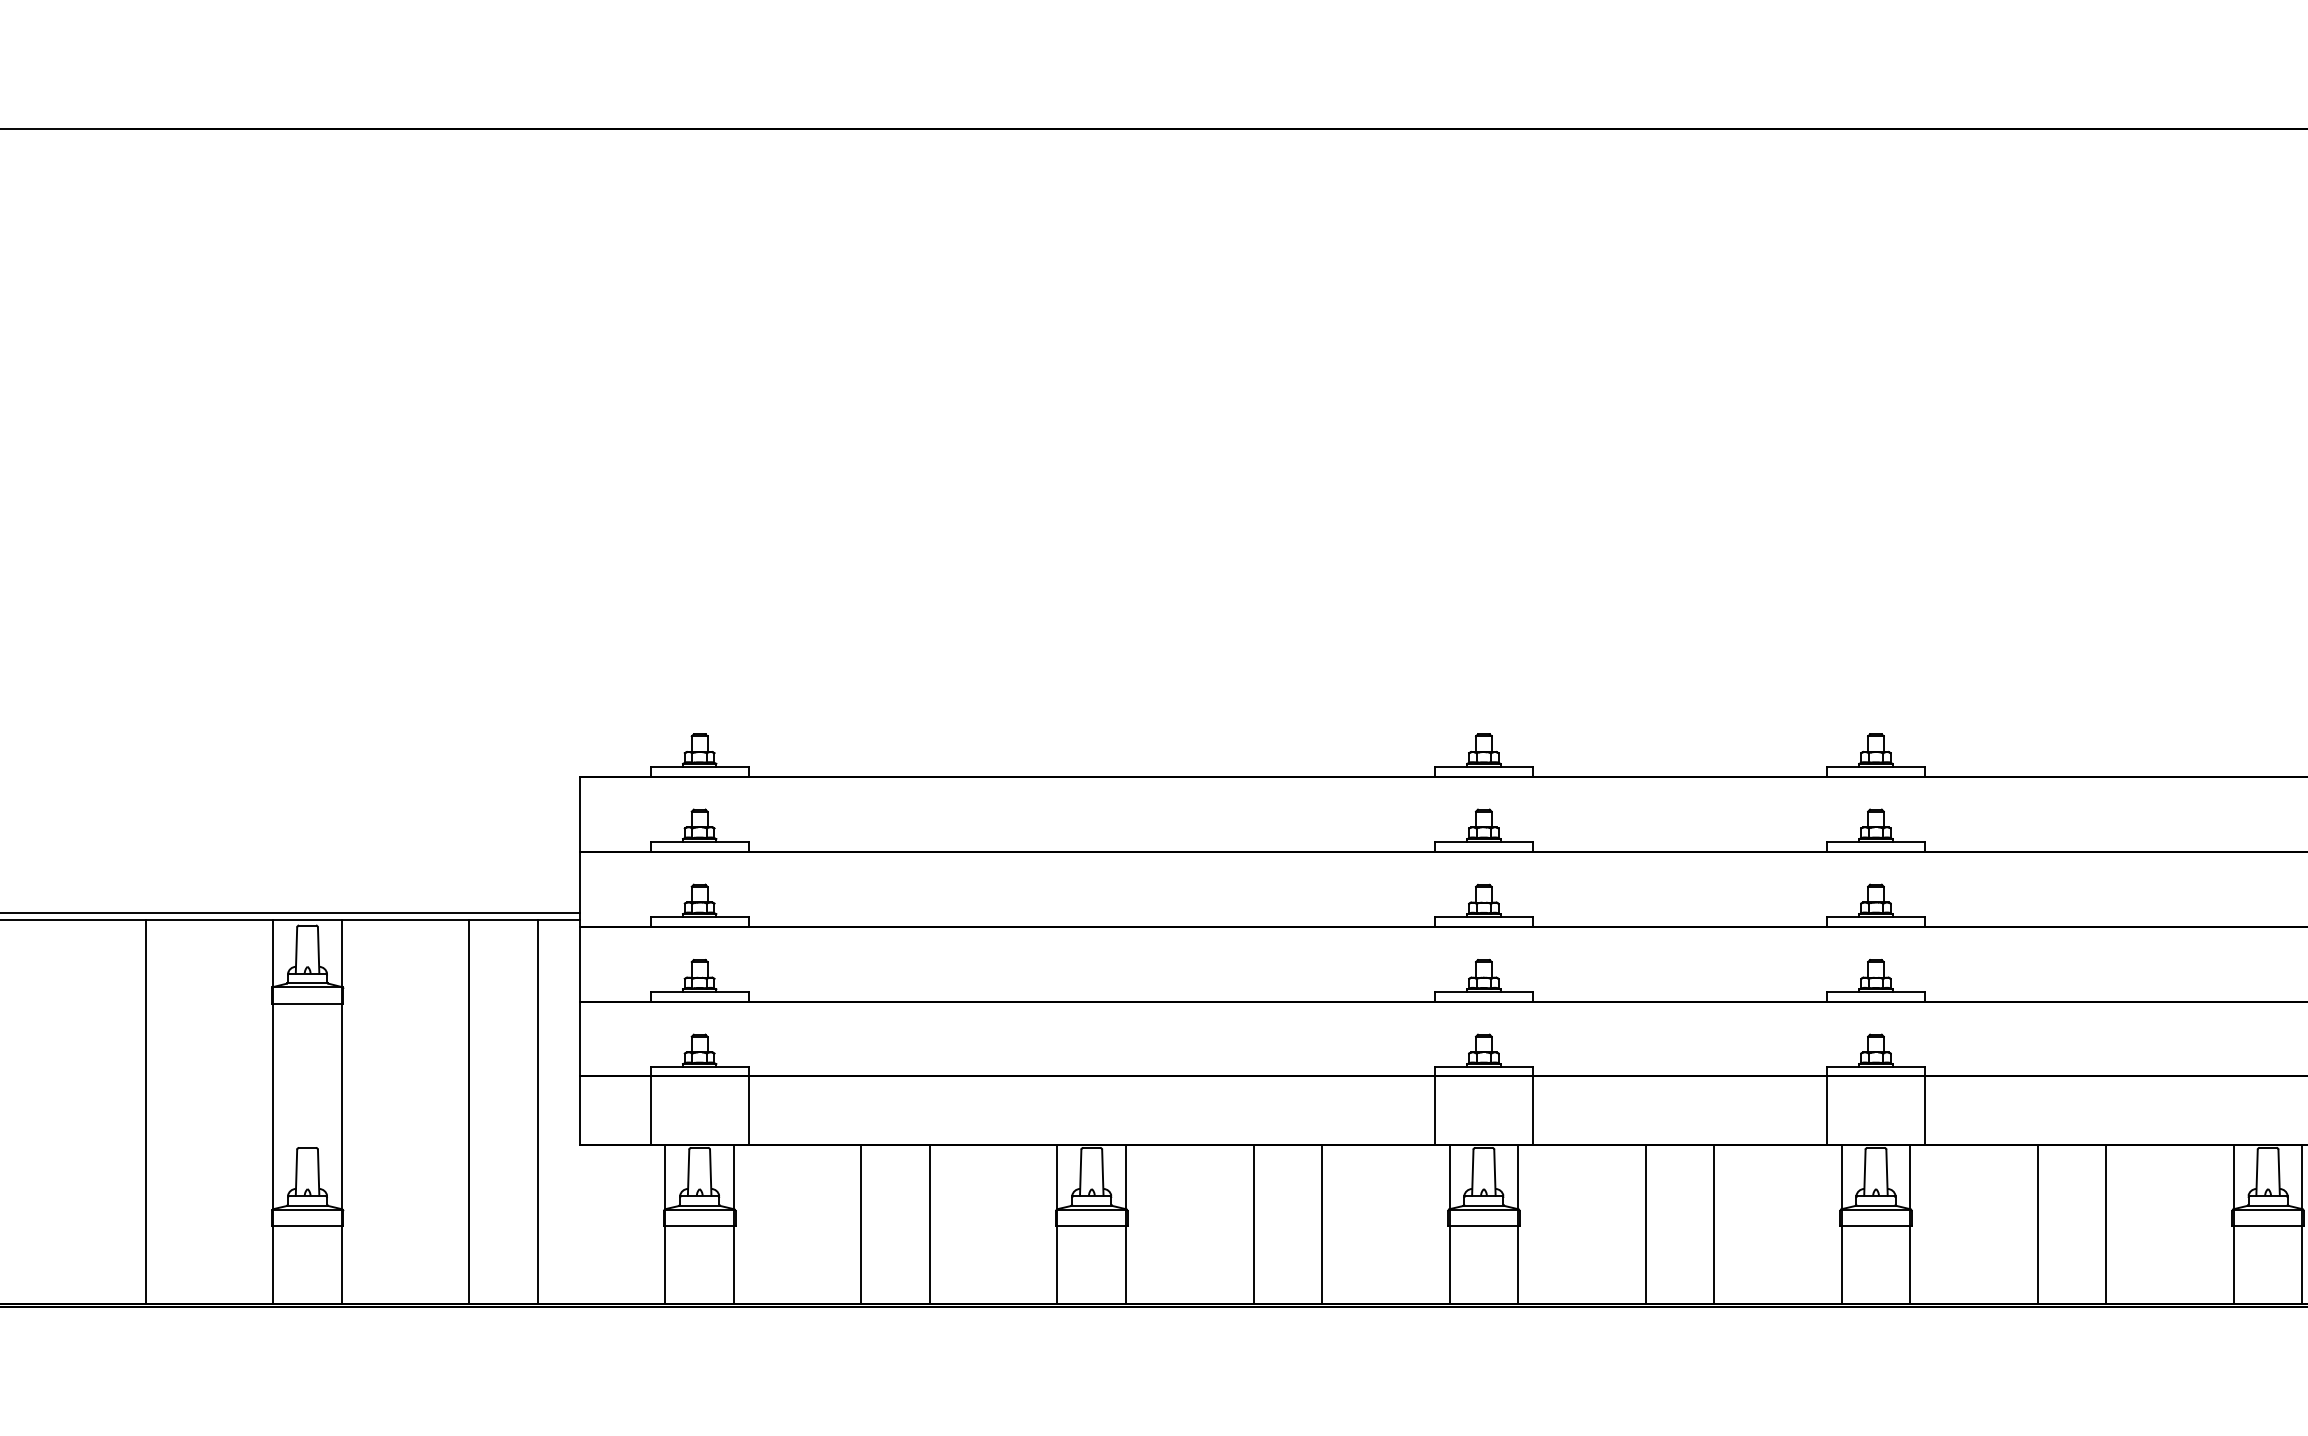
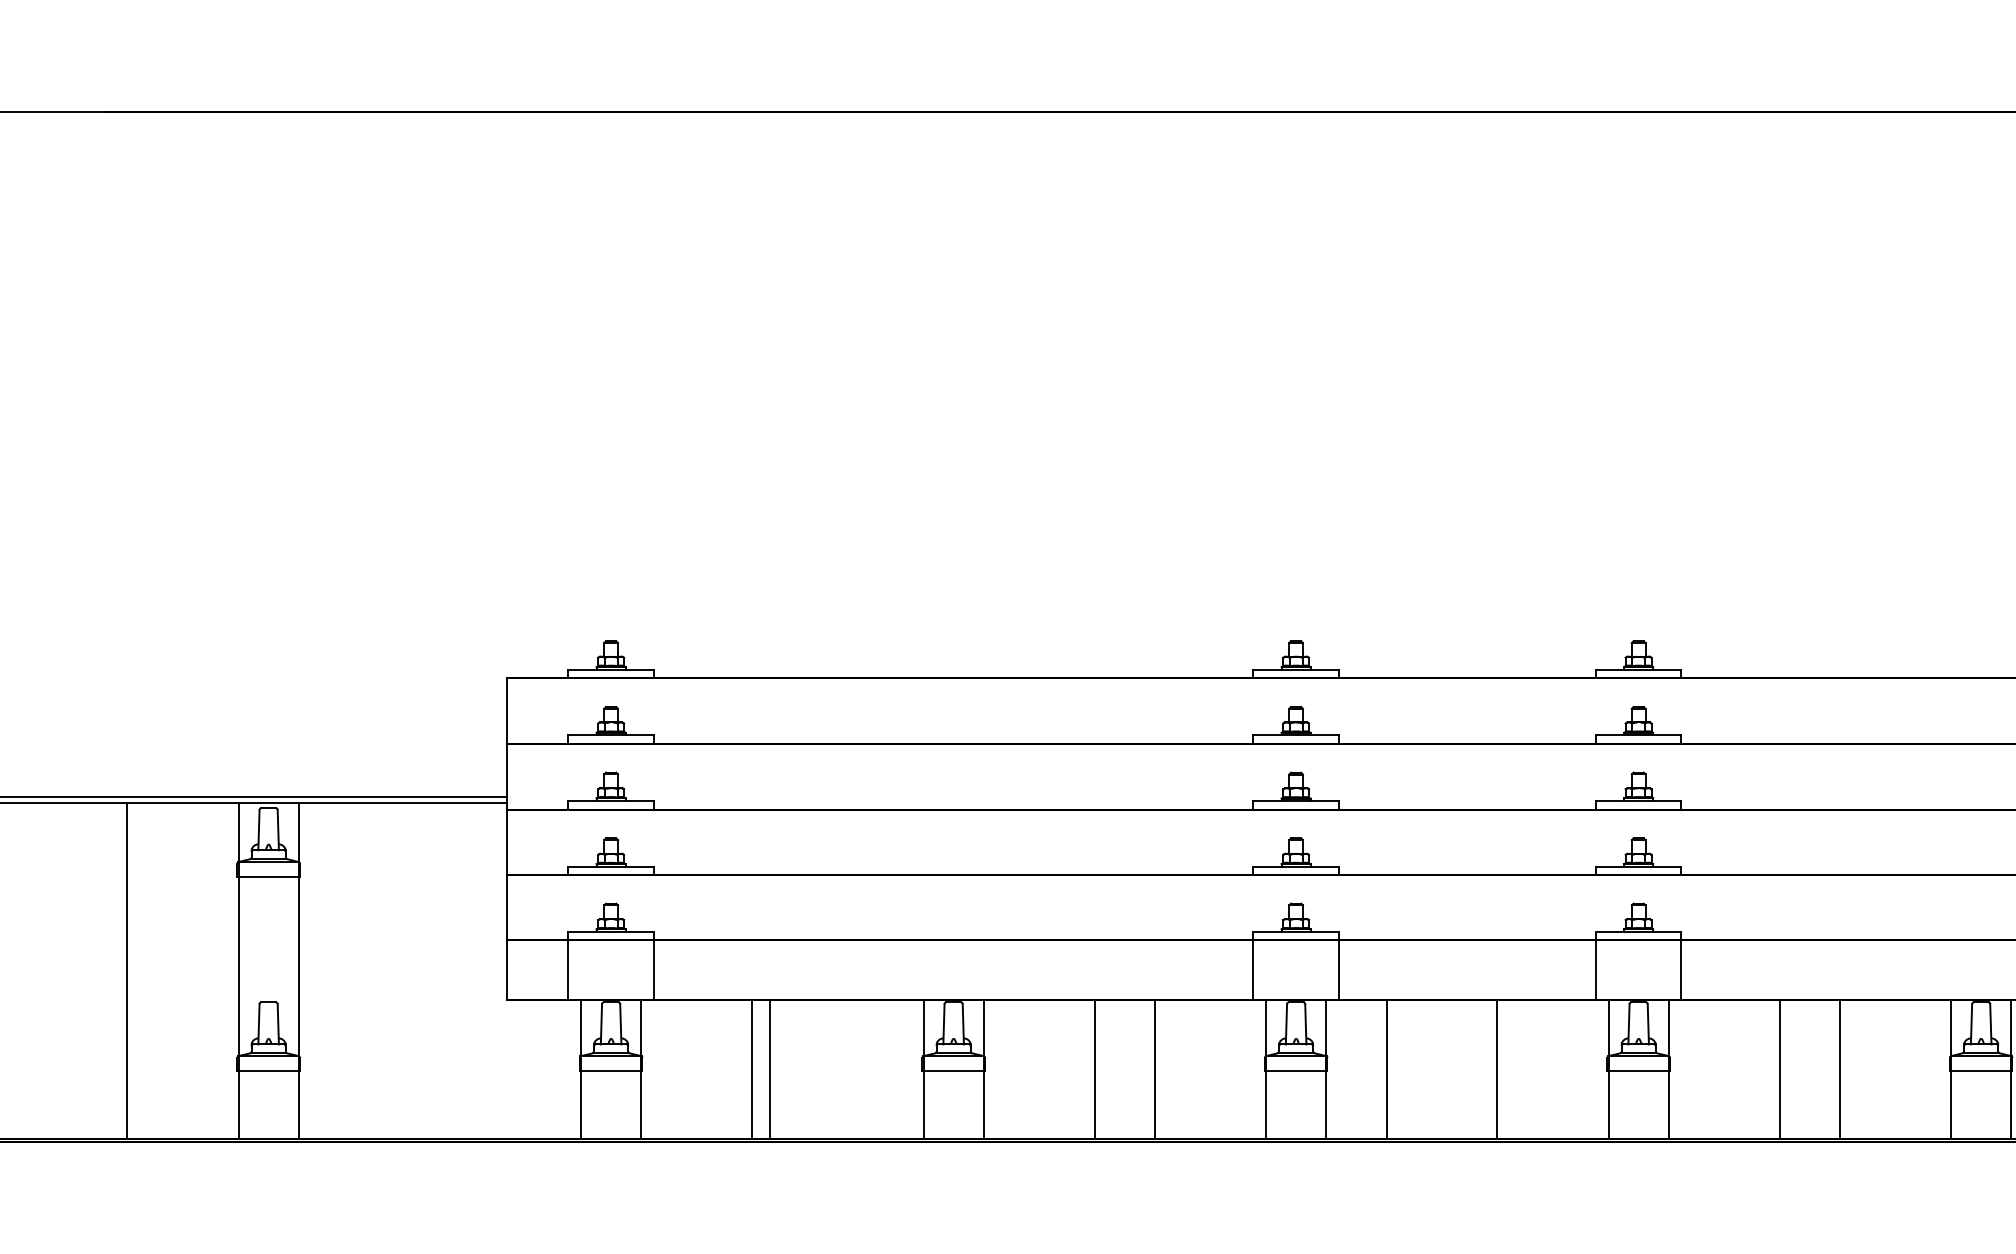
line: (468, 1111) -> (409, 970), removed
line: (537, 1111) -> (469, 970), removed
line: (930, 1223) -> (770, 1068), moved
line: (1645, 1223) -> (1387, 1068), moved

